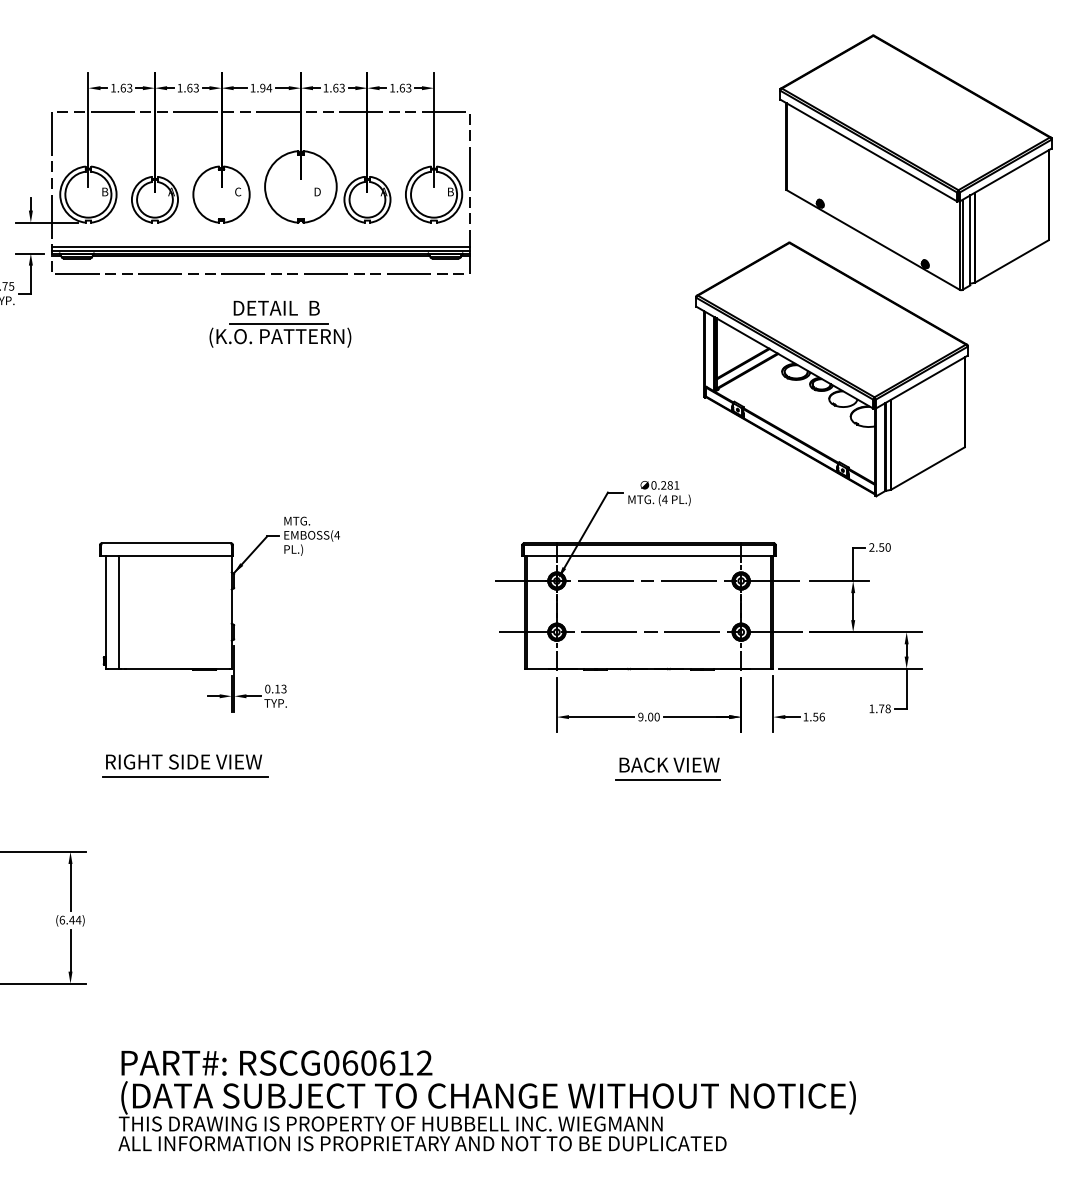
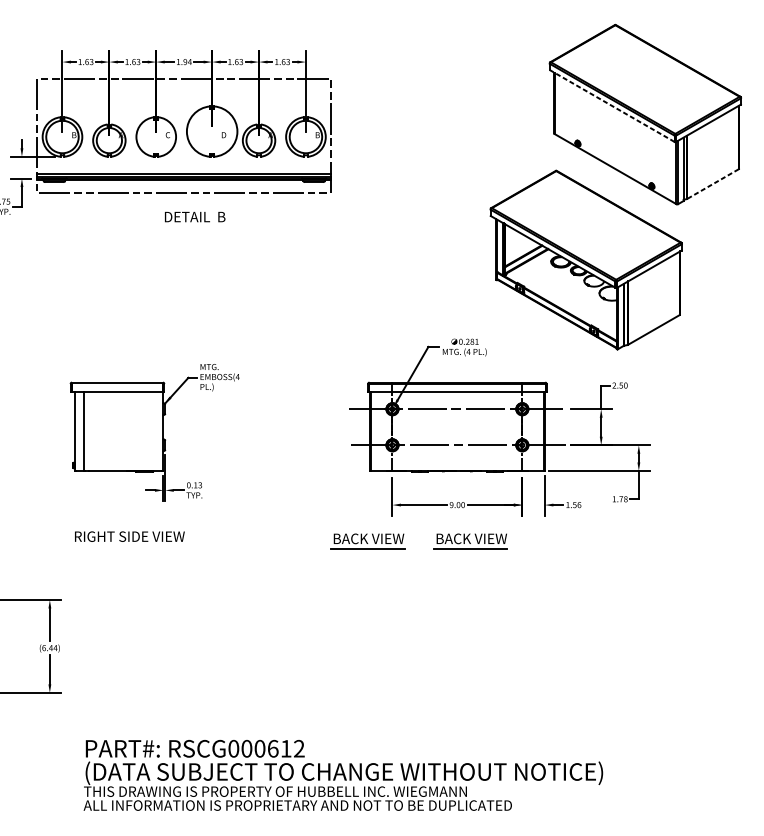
line: (868, 150) -> (611, 105), solid -> dashed
line: (1011, 261) -> (712, 184), solid -> dashed
part: (280, 335) -> (197, 236), removed
part: (521, 768) -> (367, 541), added
line: (184, 777) -> (130, 547), removed
text: (350, 1062) -> (247, 748), RSCG060612 -> RSCG000612

